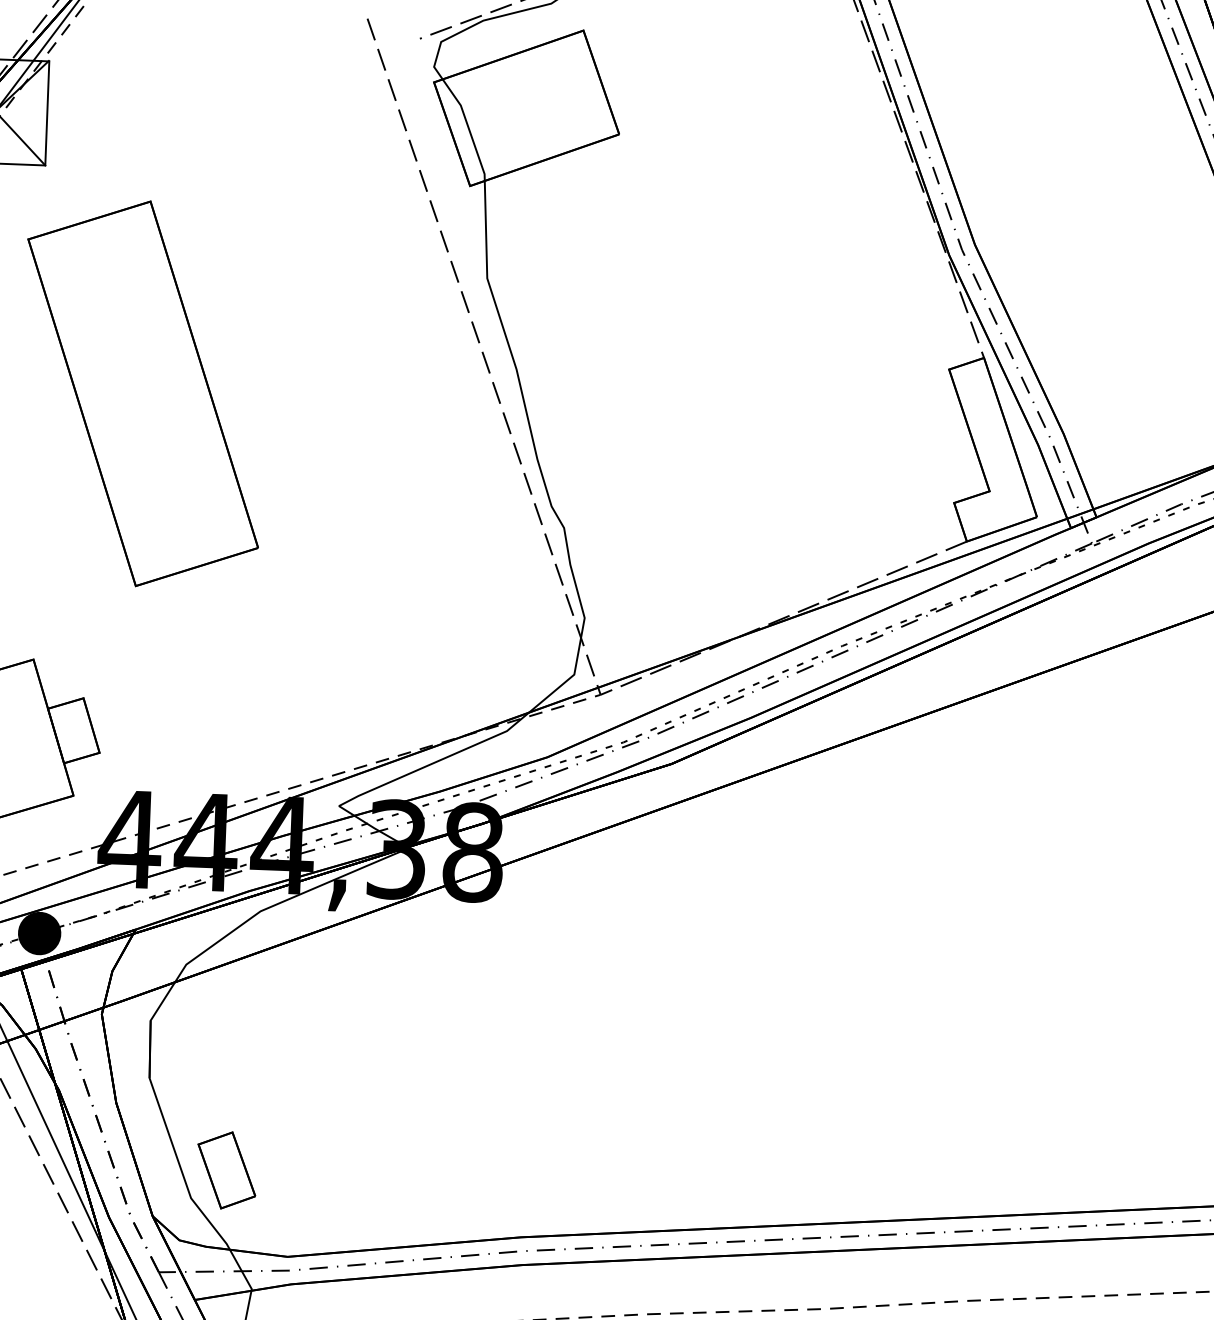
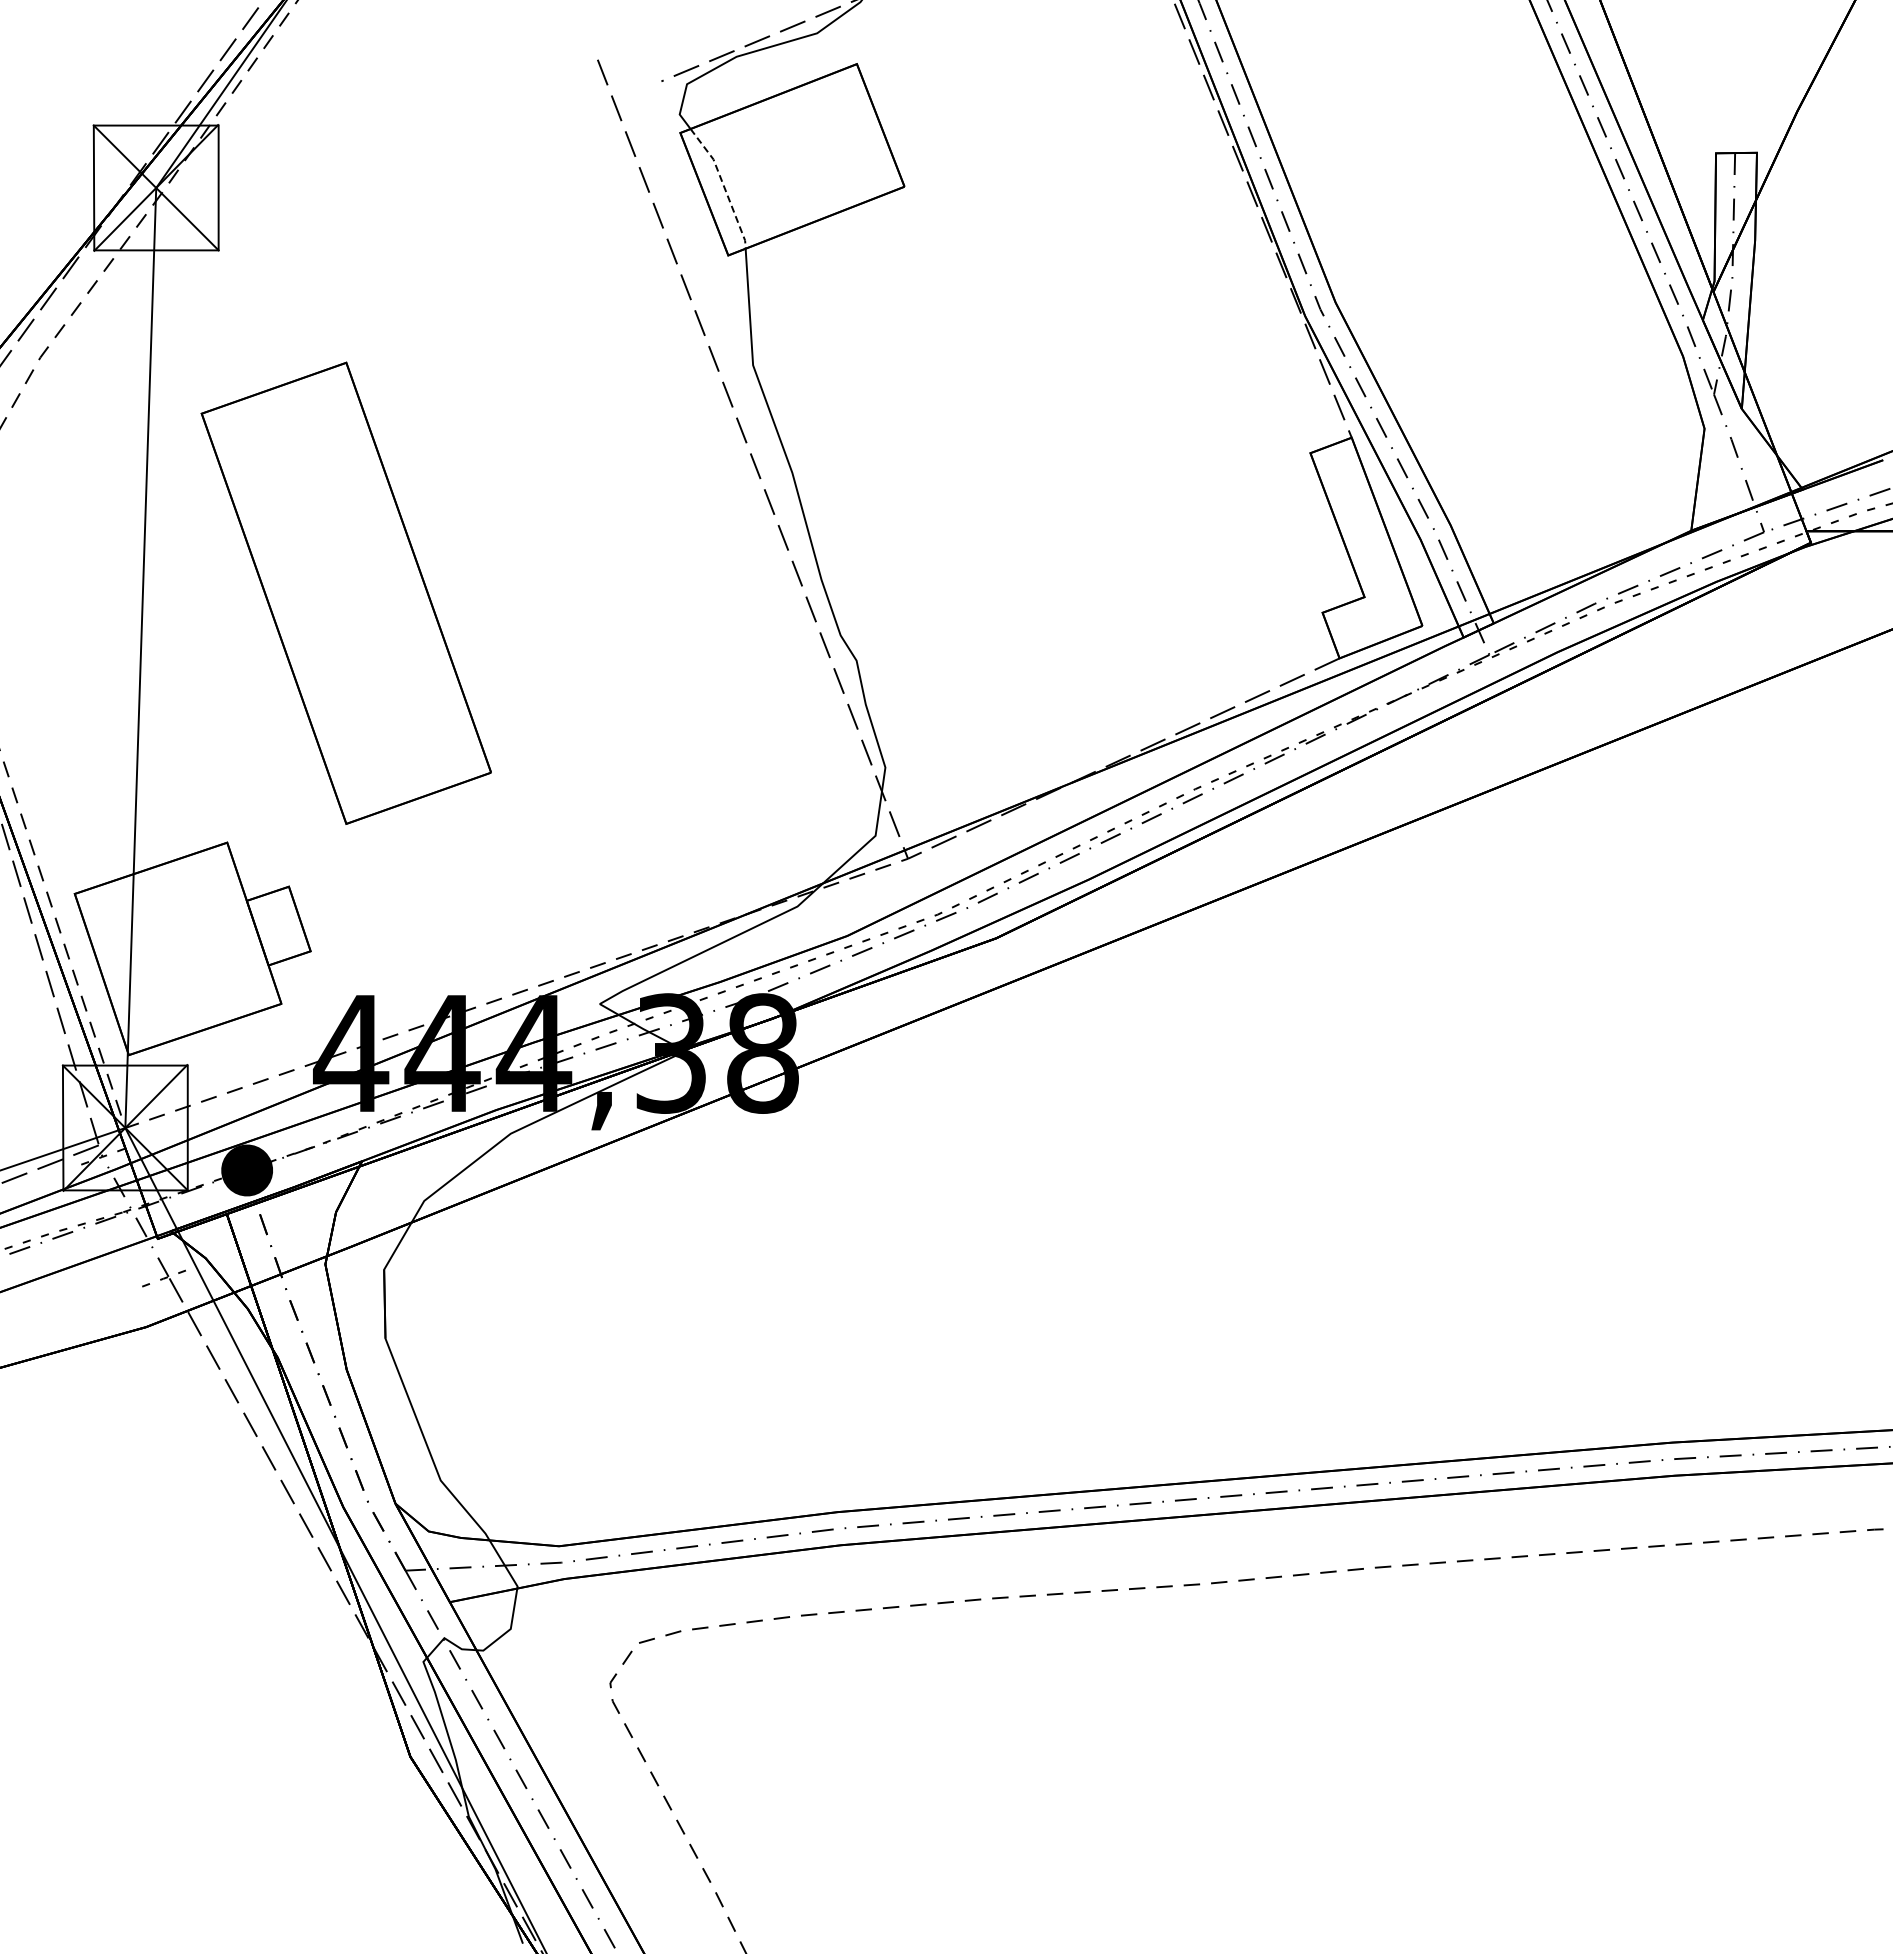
line: (469, 128) -> (724, 186), solid -> dashed
part: (142, 393) -> (345, 592), moved
part: (227, 1170) -> (482, 1445), removed

